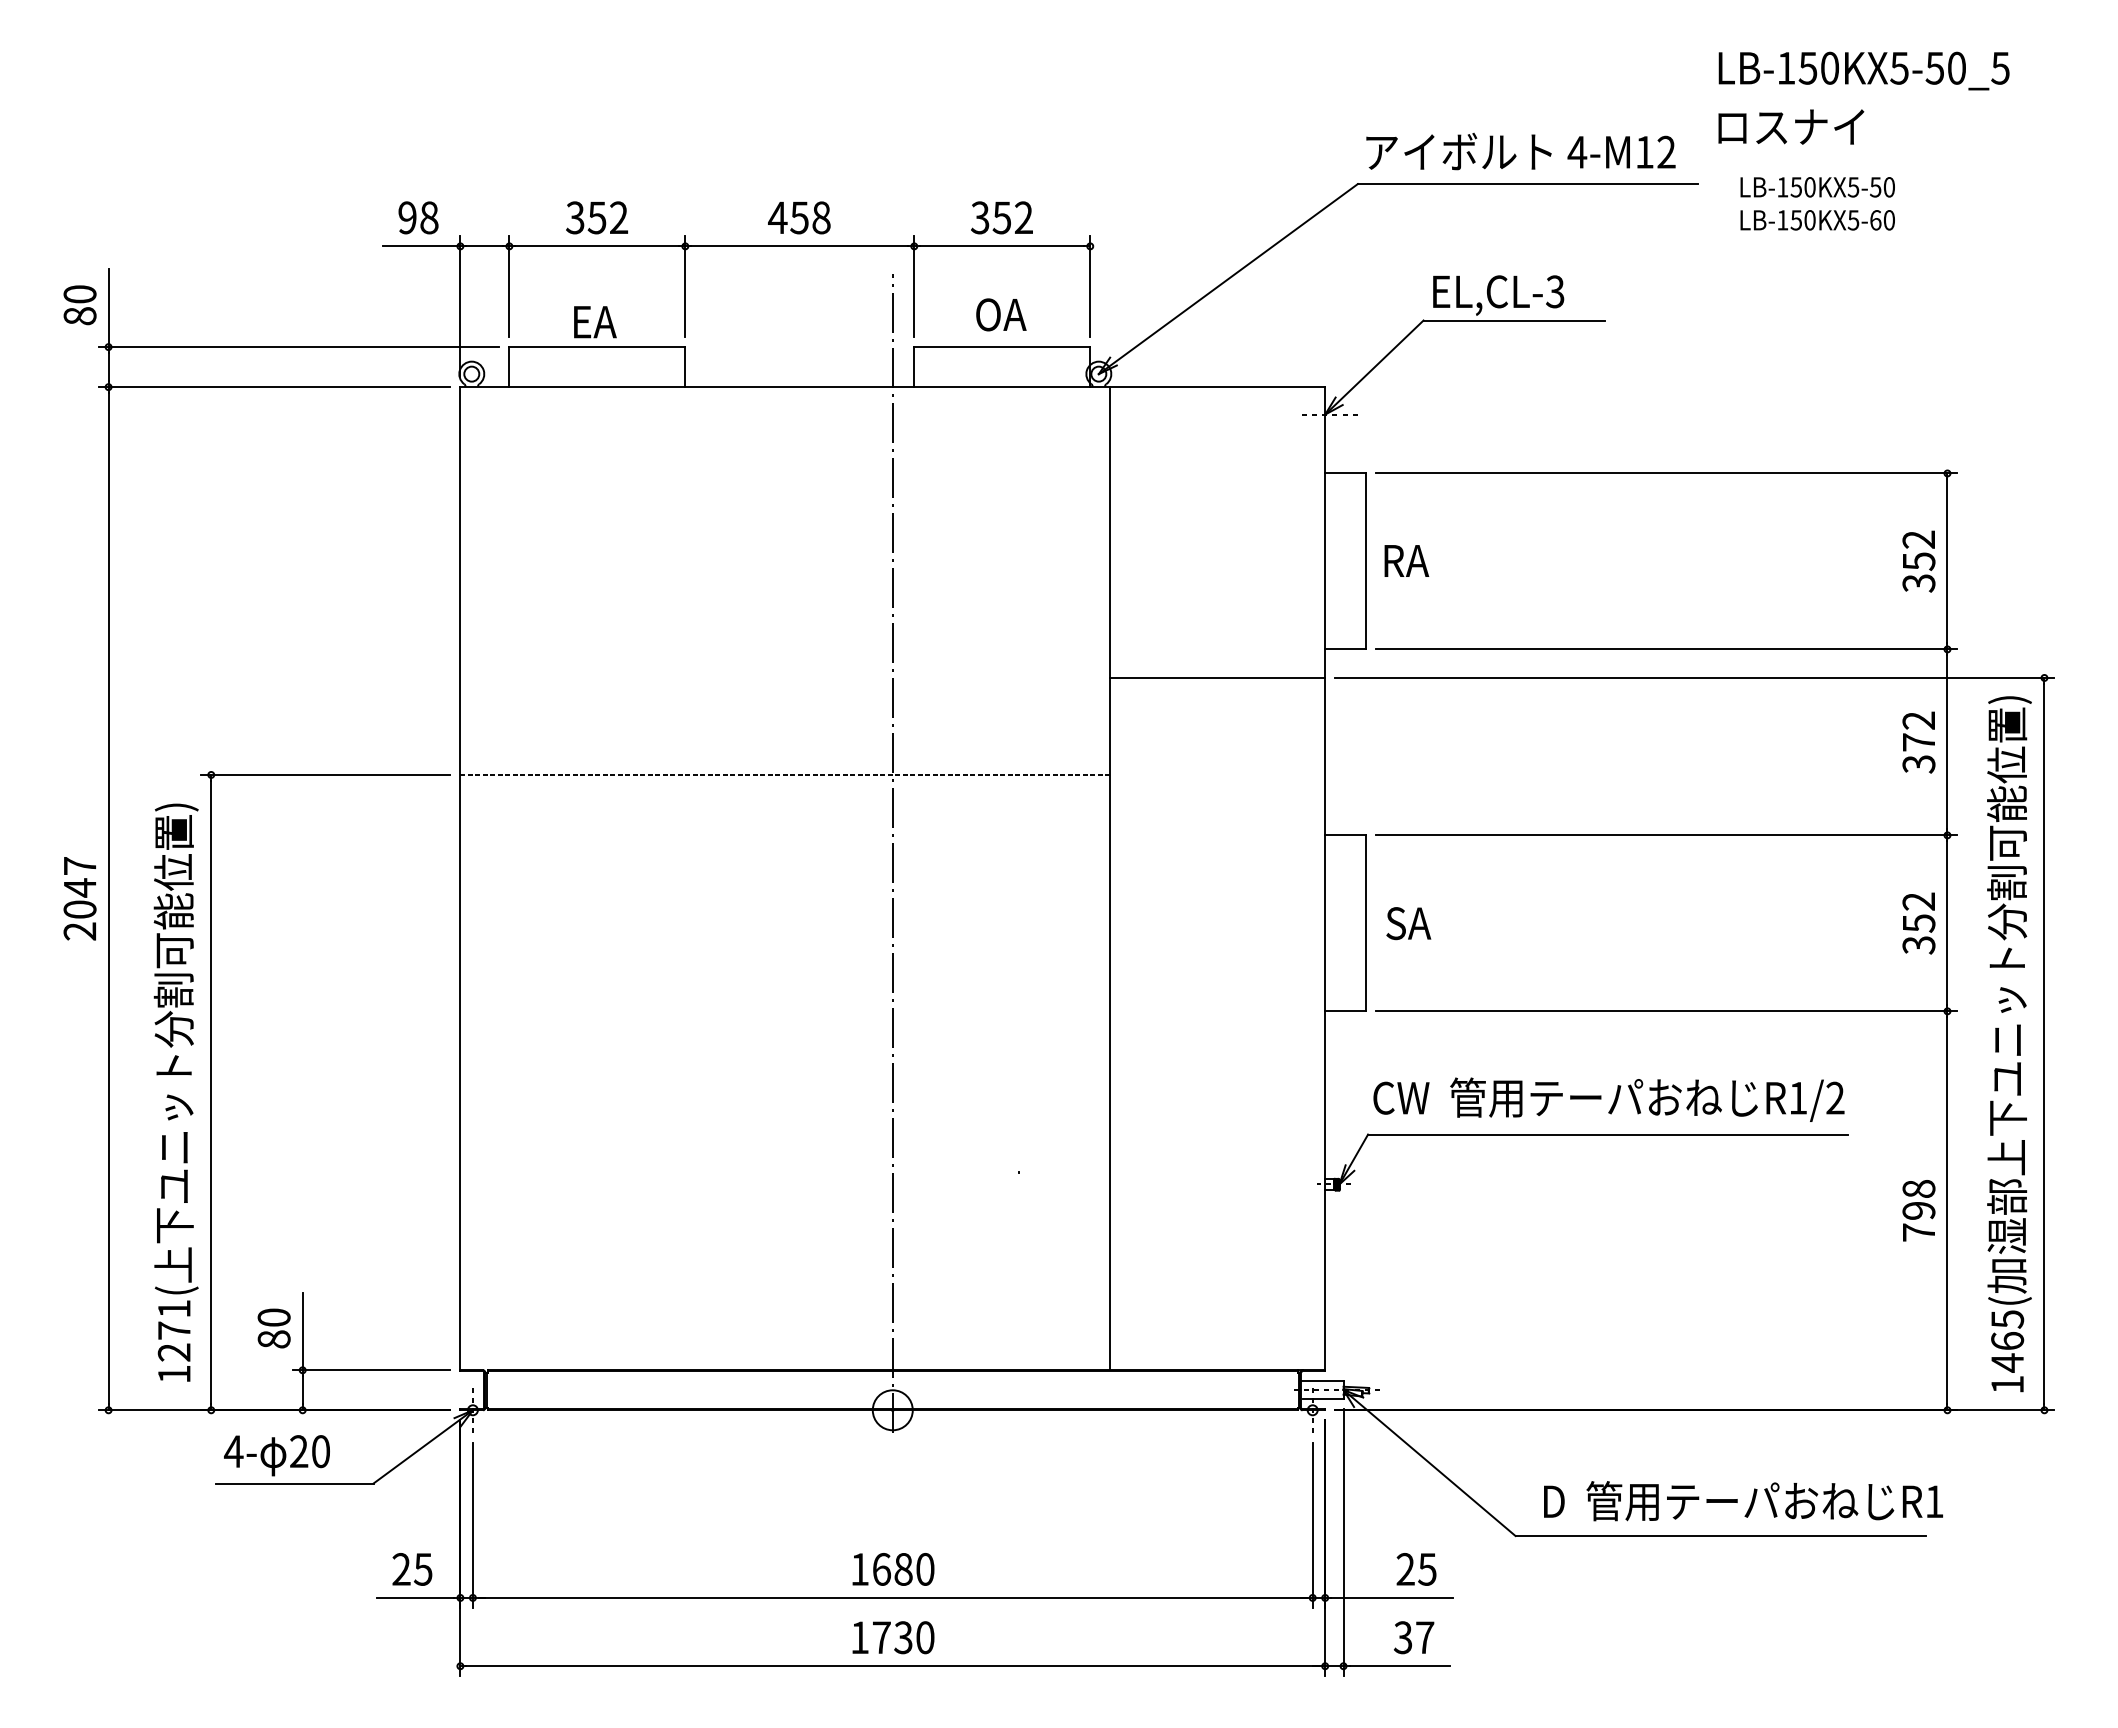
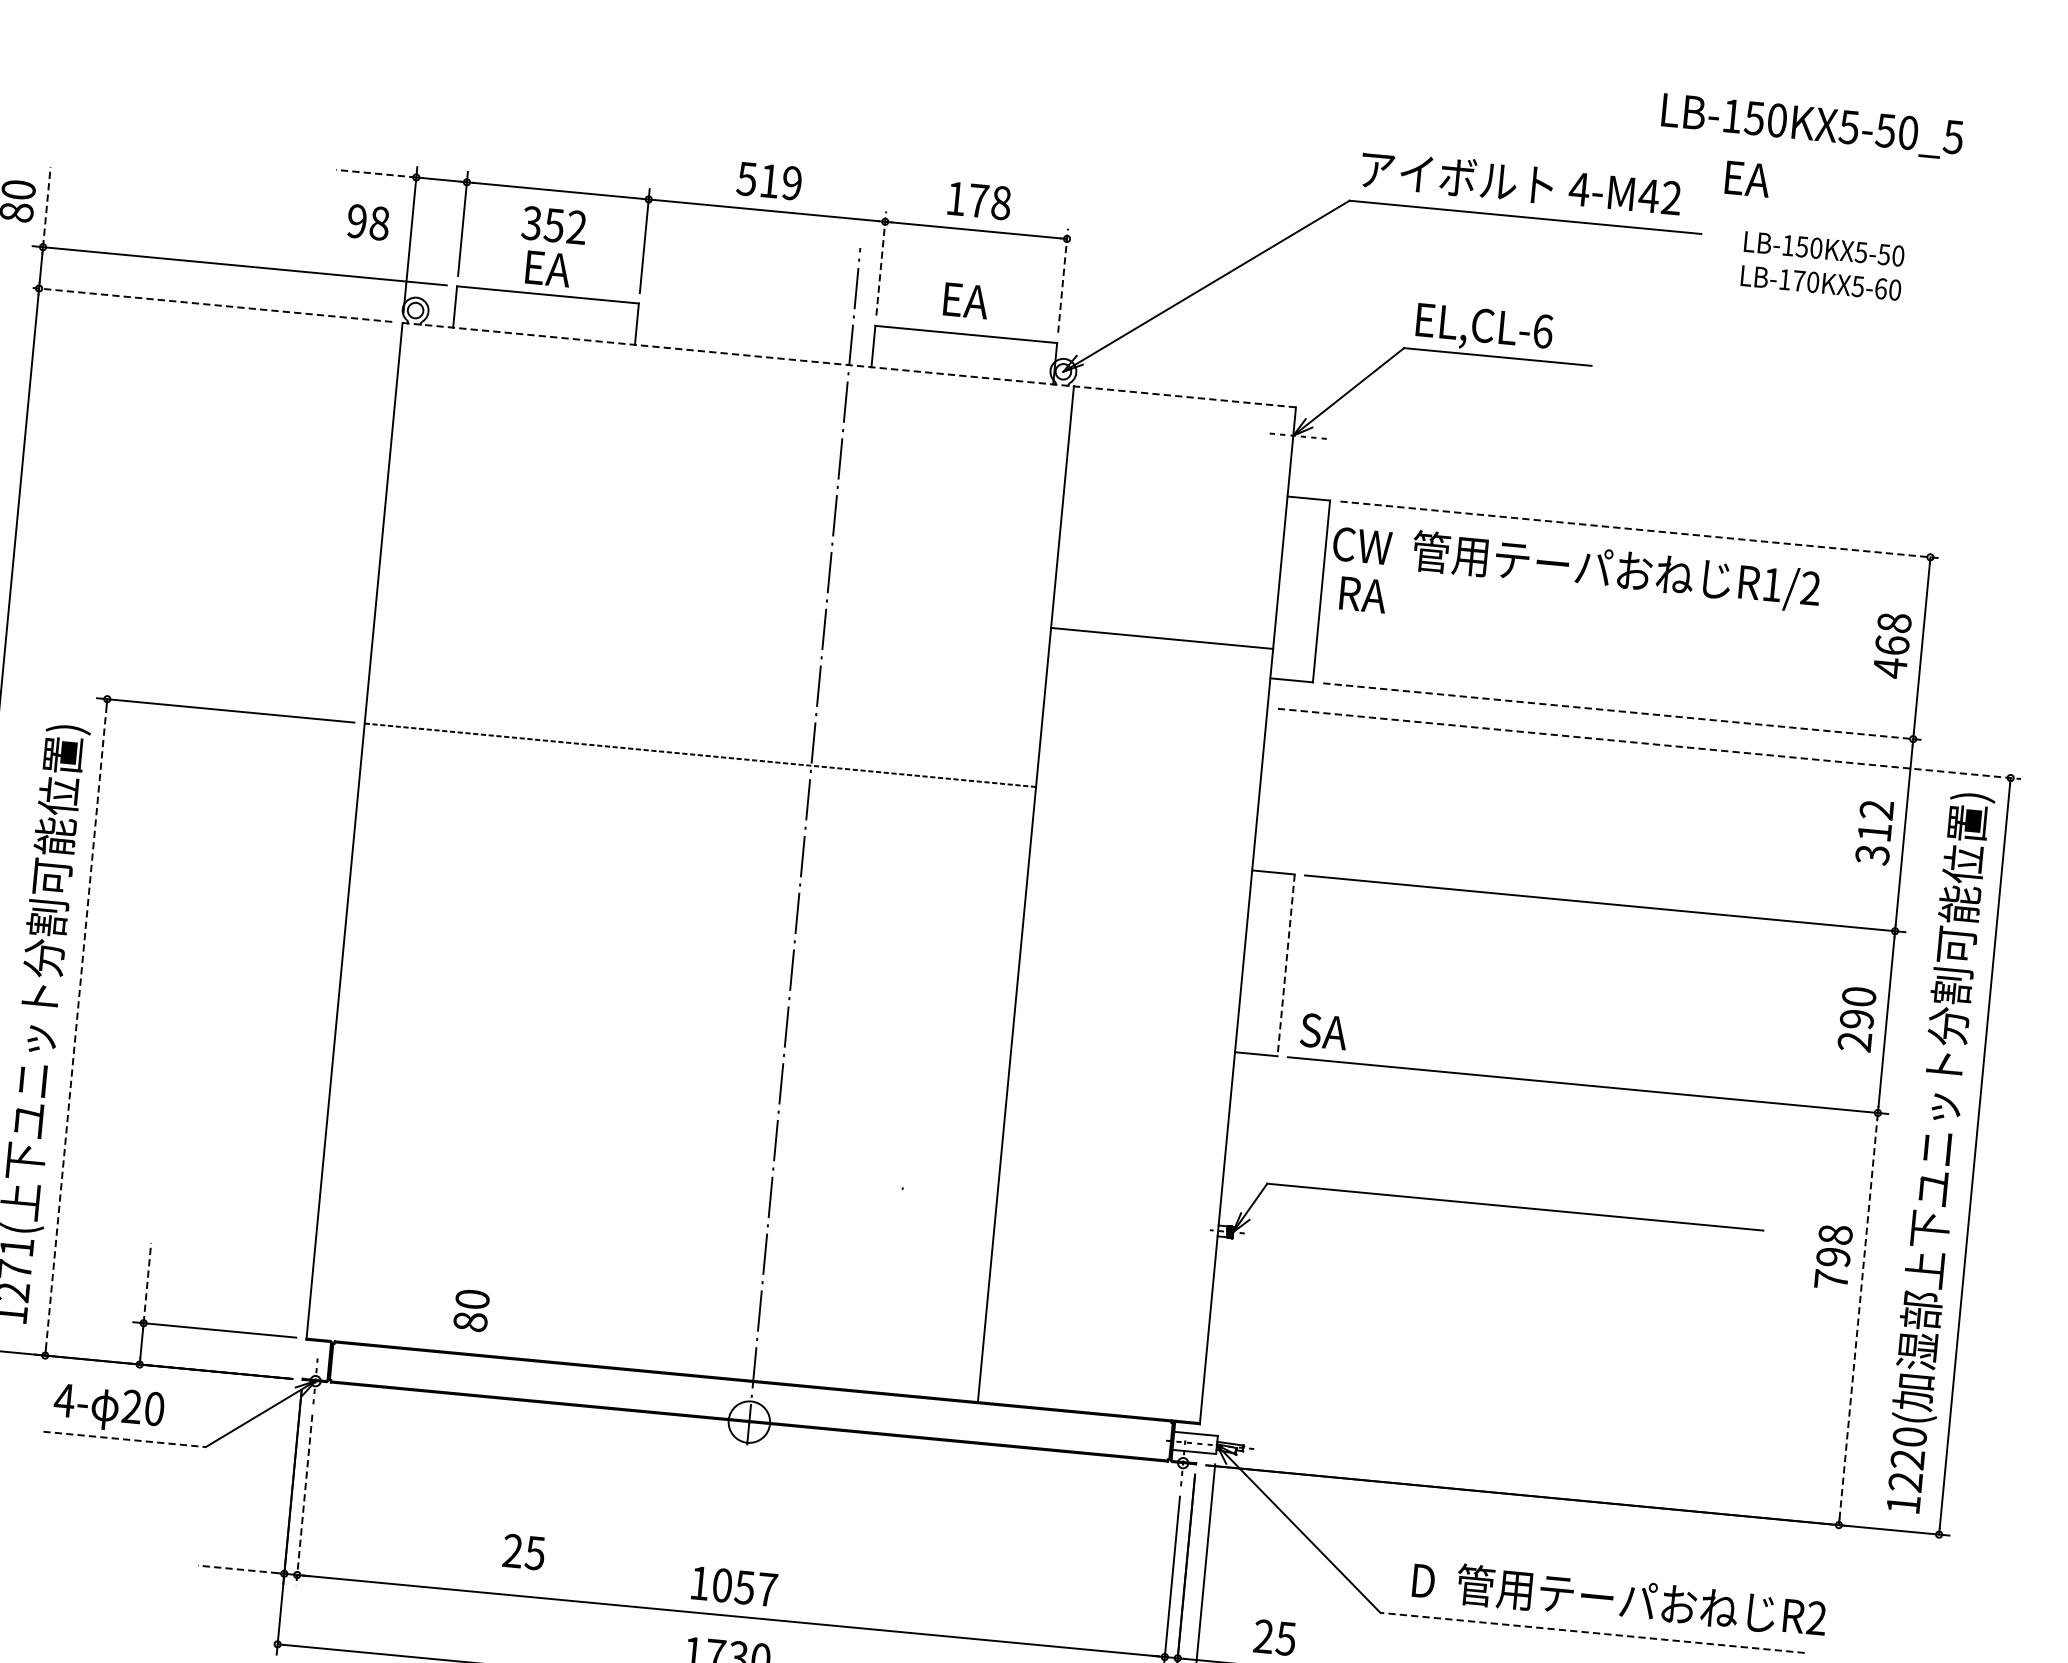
text: (1863, 70) -> (1811, 126), moved
text: (1790, 126) -> (1802, 183), ロスナイ -> EA
text: (1644, 152) -> (1648, 196), 4-M12 -> 4-M42
text: (418, 217) -> (368, 222), moved
text: (596, 217) -> (553, 224), moved
text: (799, 217) -> (769, 180), 458 -> 519
text: (1002, 217) -> (979, 200), 352 -> 178
text: (1796, 220) -> (1799, 281), LB-150KX5-60 -> LB-170KX5-60
line: (421, 246) -> (376, 173), solid -> dashed
line: (914, 286) -> (881, 263), solid -> dashed
line: (1090, 286) -> (1063, 280), solid -> dashed
text: (1555, 291) -> (1543, 331), EL,CL-3 -> EL,CL-6
line: (108, 308) -> (46, 207), solid -> dashed
text: (1001, 314) -> (968, 300), OA -> EA
line: (274, 387) -> (210, 305), solid -> dashed
line: (892, 387) -> (848, 365), solid -> dashed
line: (1666, 473) -> (1640, 529), solid -> dashed
text: (1918, 561) -> (1891, 645), 352 -> 468
line: (1666, 649) -> (1622, 711), solid -> dashed
line: (1217, 677) -> (1161, 637), moved
line: (1694, 677) -> (1649, 743), solid -> dashed
text: (1918, 742) -> (1874, 832), 372 -> 312
line: (1366, 923) -> (1286, 965), solid -> dashed
text: (1408, 923) -> (1323, 1031), moved
text: (1918, 923) -> (1856, 1019), 352 -> 290
line: (211, 1092) -> (76, 1027), solid -> dashed
text: (1608, 1099) -> (1576, 567), moved
text: (1918, 1210) -> (1833, 1256), moved
line: (1947, 1210) -> (1858, 1318), solid -> dashed
text: (273, 1328) -> (470, 1310), moved
line: (302, 1331) -> (147, 1283), solid -> dashed
text: (2007, 1341) -> (1907, 1459), 1465( -> 1220(
line: (294, 1483) -> (124, 1439), solid -> dashed
text: (1934, 1501) -> (1816, 1618), R1 -> R2
line: (472, 1525) -> (303, 1500), solid -> dashed
line: (1720, 1536) -> (1592, 1633), solid -> dashed
text: (412, 1569) -> (524, 1552), moved
text: (903, 1569) -> (744, 1587), 1680 -> 1057
line: (415, 1597) -> (237, 1568), solid -> dashed

